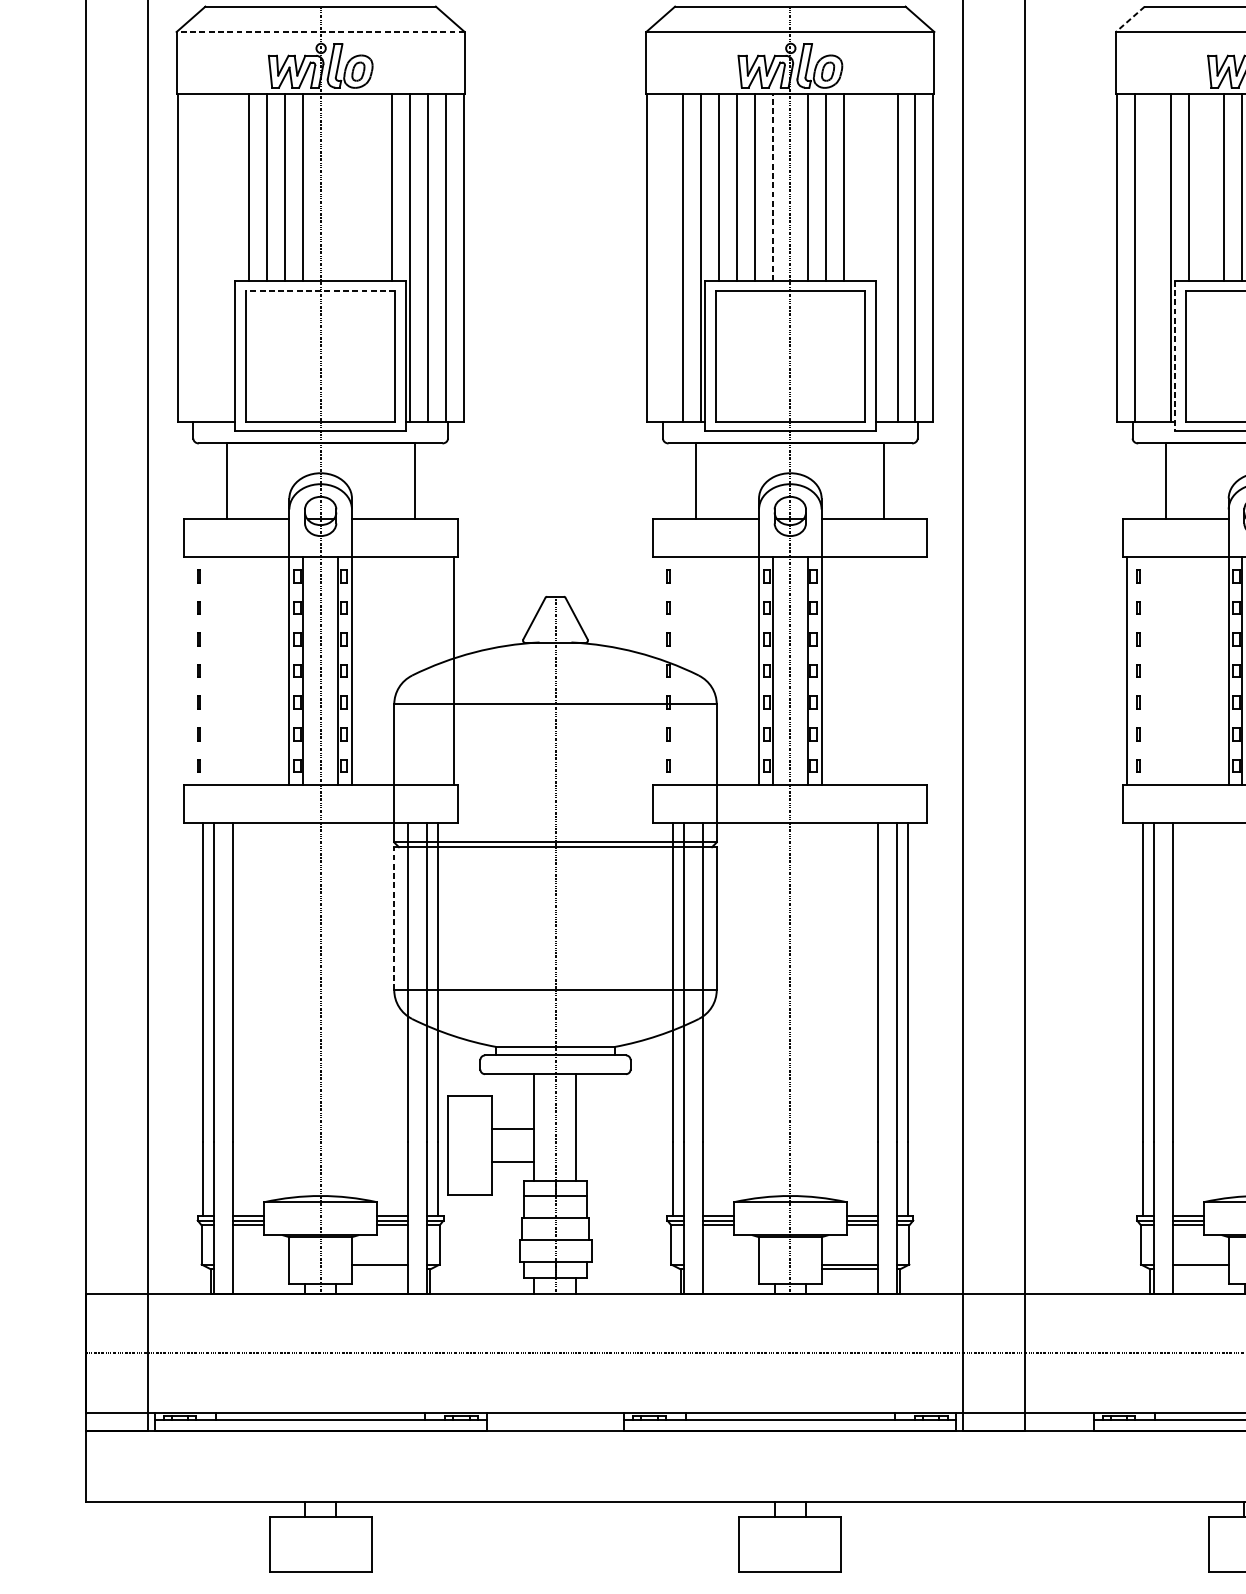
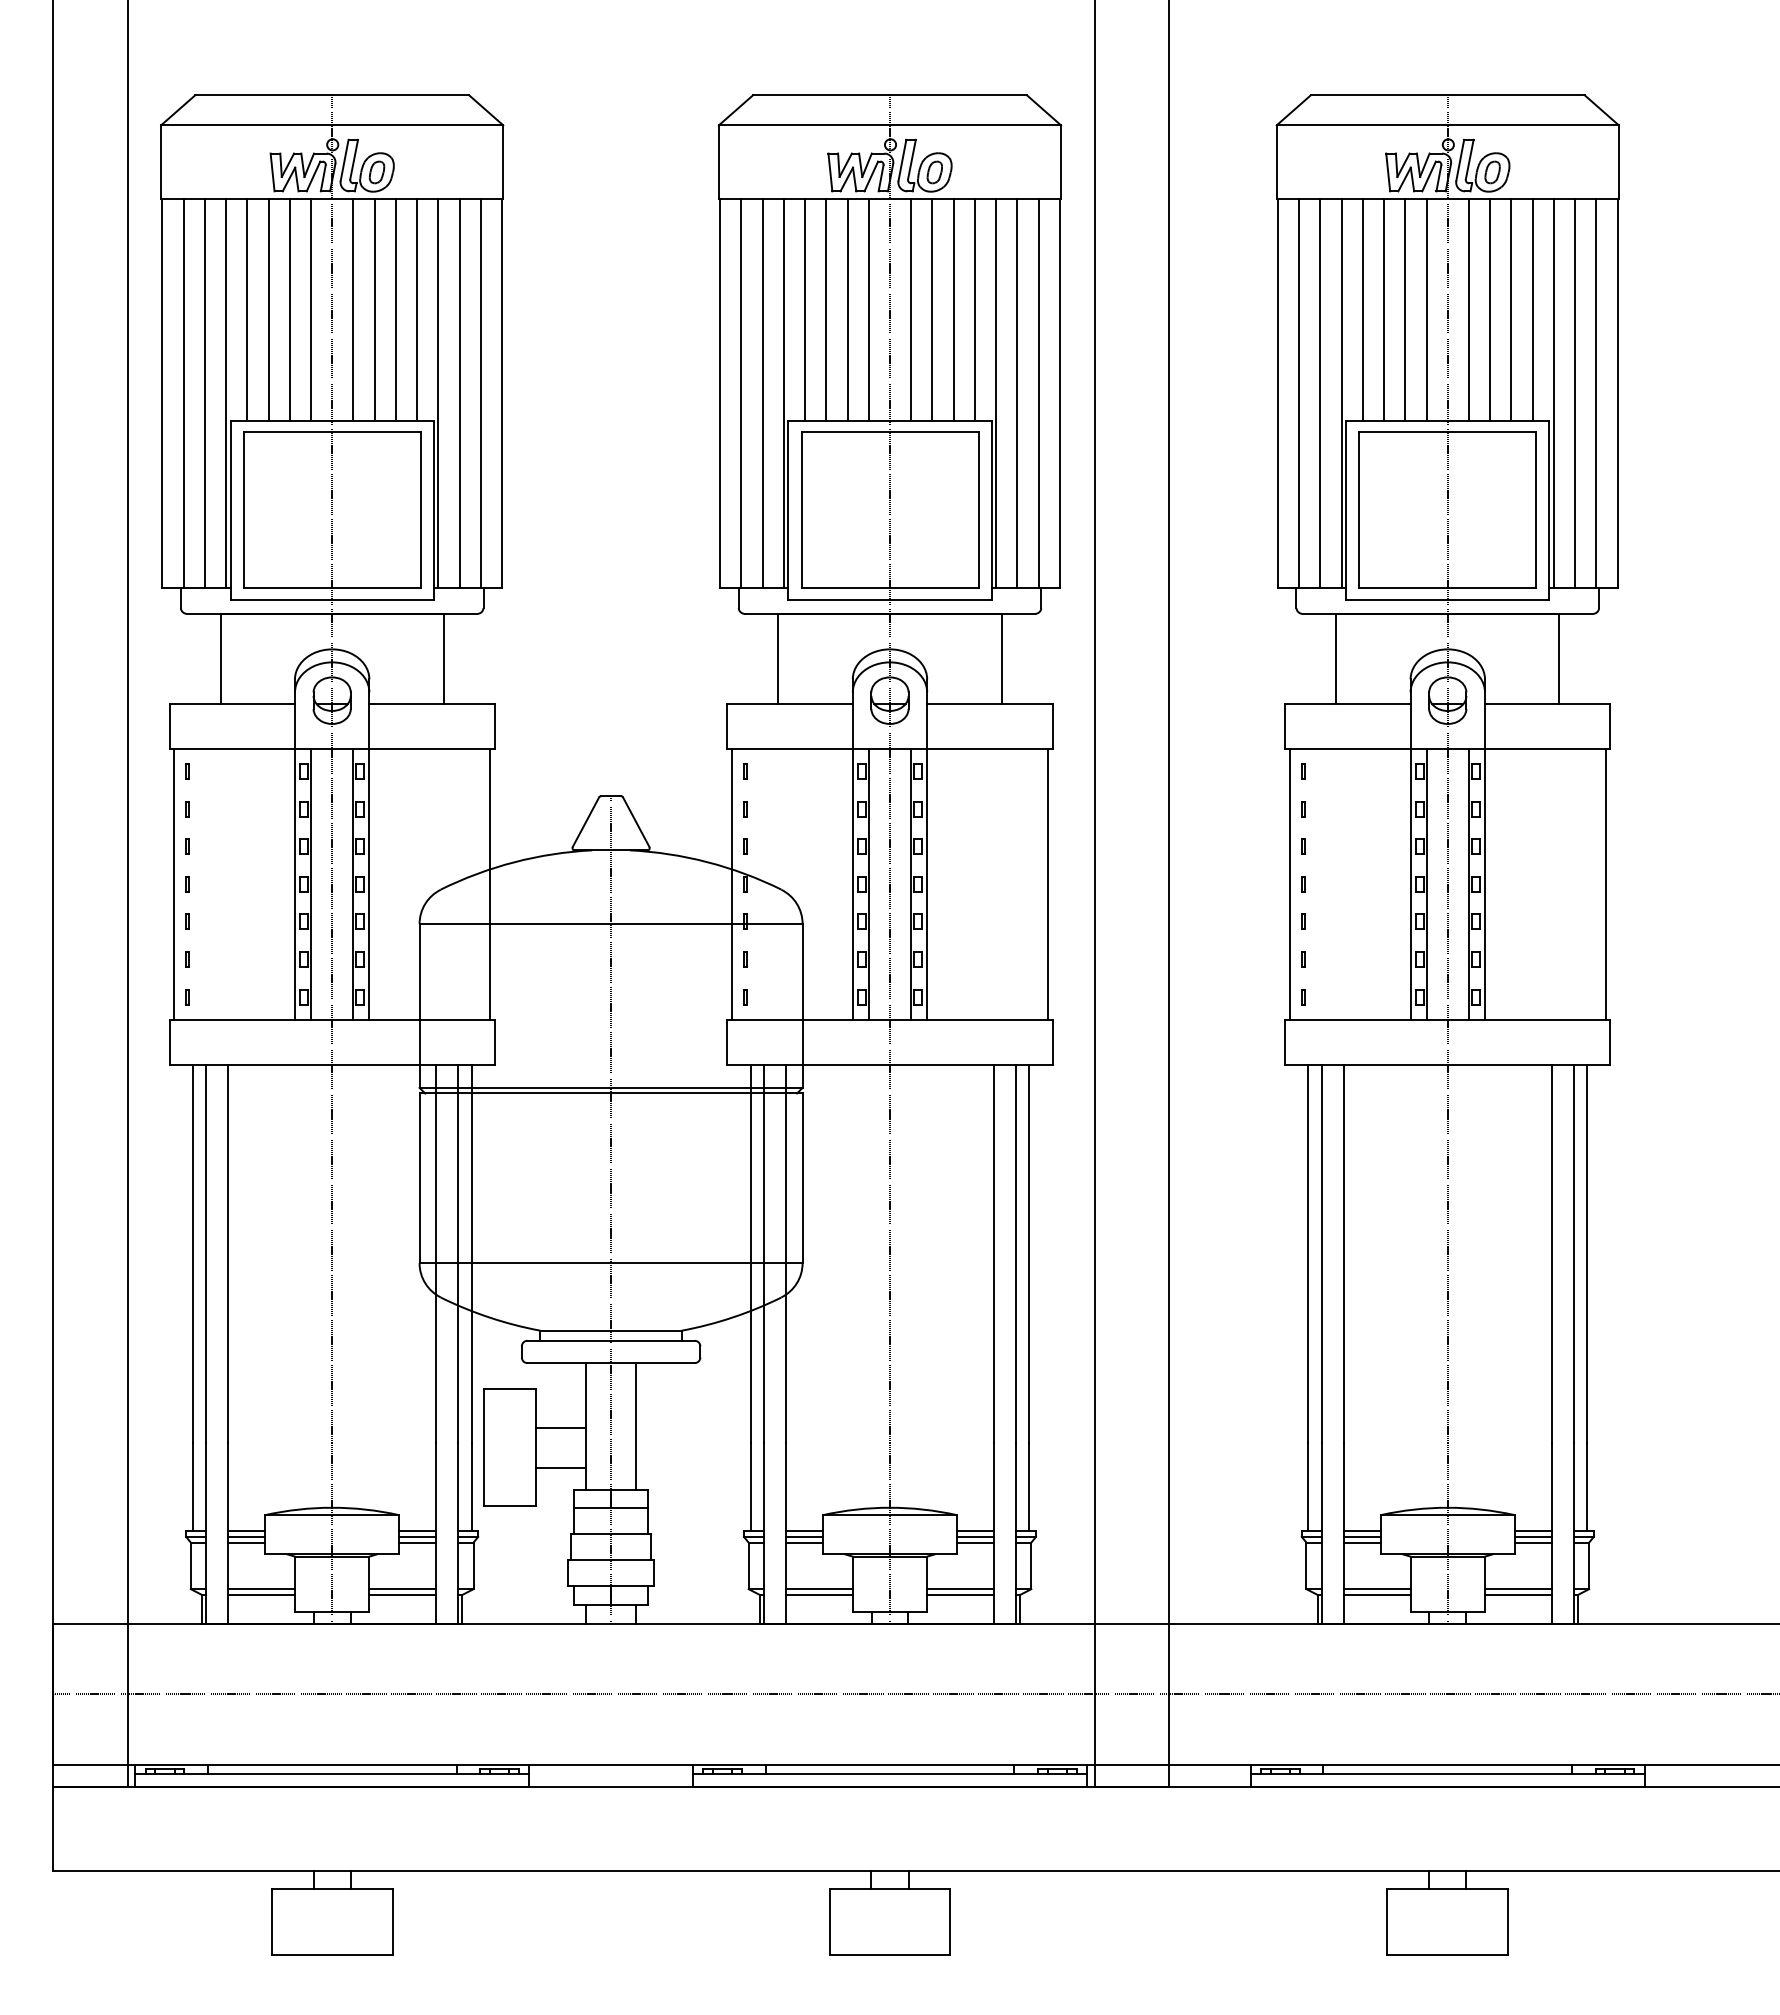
line: (1130, 19) -> (1293, 110), dashed -> solid
line: (320, 32) -> (331, 125), dashed -> solid
line: (338, 187) -> (353, 309), added
line: (356, 187) -> (374, 309), added
line: (373, 187) -> (395, 309), added
line: (772, 187) -> (868, 309), dashed -> solid
line: (861, 187) -> (974, 309), added
line: (1206, 187) -> (1384, 309), added
line: (195, 257) -> (183, 393), added
line: (213, 257) -> (204, 393), added
line: (231, 257) -> (226, 393), added
line: (665, 257) -> (741, 393), added
line: (880, 257) -> (996, 393), added
line: (1152, 257) -> (1320, 393), added
line: (320, 290) -> (332, 432), dashed -> solid
line: (1174, 356) -> (1346, 510), dashed -> solid
line: (187, 671) -> (174, 884), added
line: (656, 671) -> (731, 884), added
line: (923, 671) -> (1048, 884), added
line: (394, 918) -> (419, 1178), dashed -> solid
line: (261, 1264) -> (261, 1589), added
line: (730, 1264) -> (819, 1589), added
line: (261, 1269) -> (261, 1594), added
line: (379, 1269) -> (402, 1594), added
line: (730, 1269) -> (819, 1594), added
line: (1199, 1269) -> (1376, 1594), added

